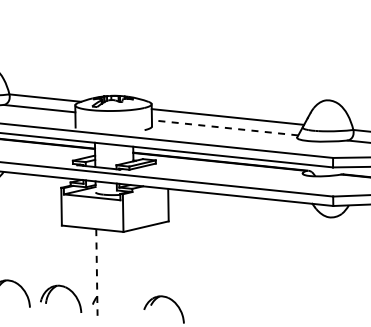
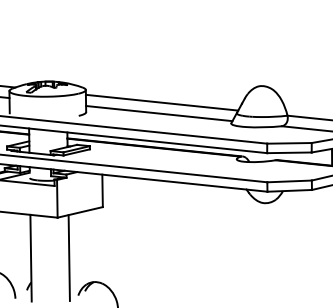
line: (225, 127) -> (159, 113), dashed -> solid
line: (96, 272) -> (30, 258), dashed -> solid
line: (134, 272) -> (68, 258), added

